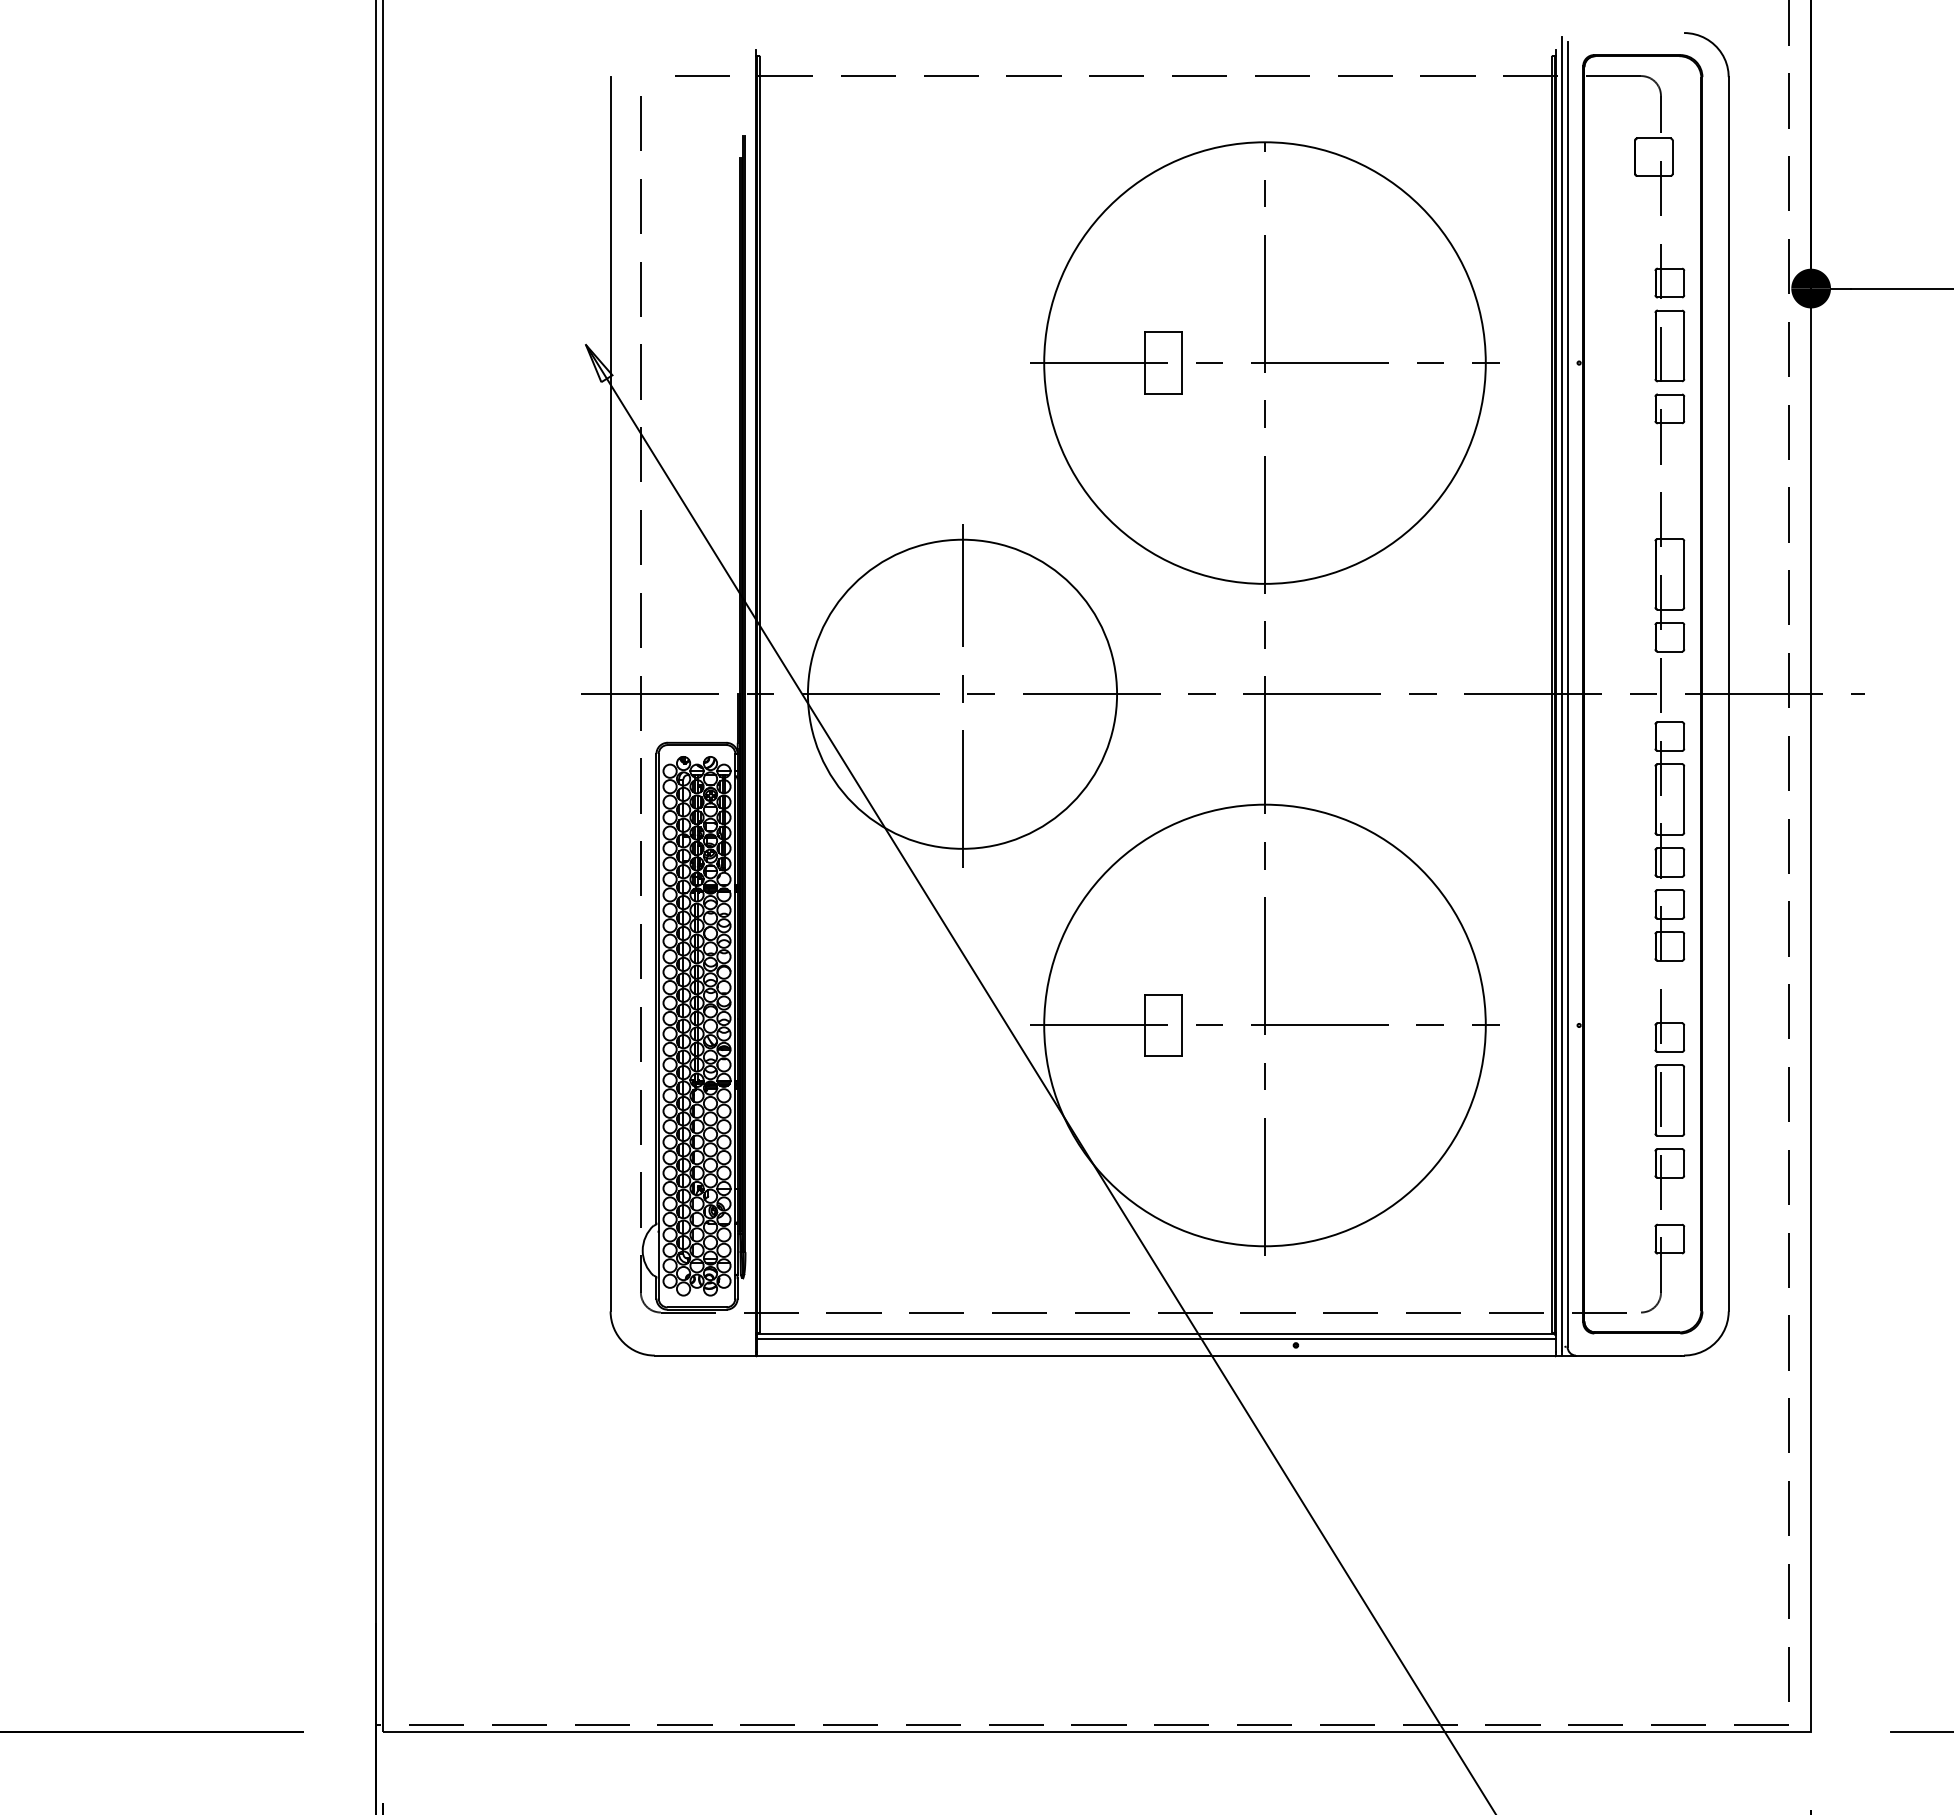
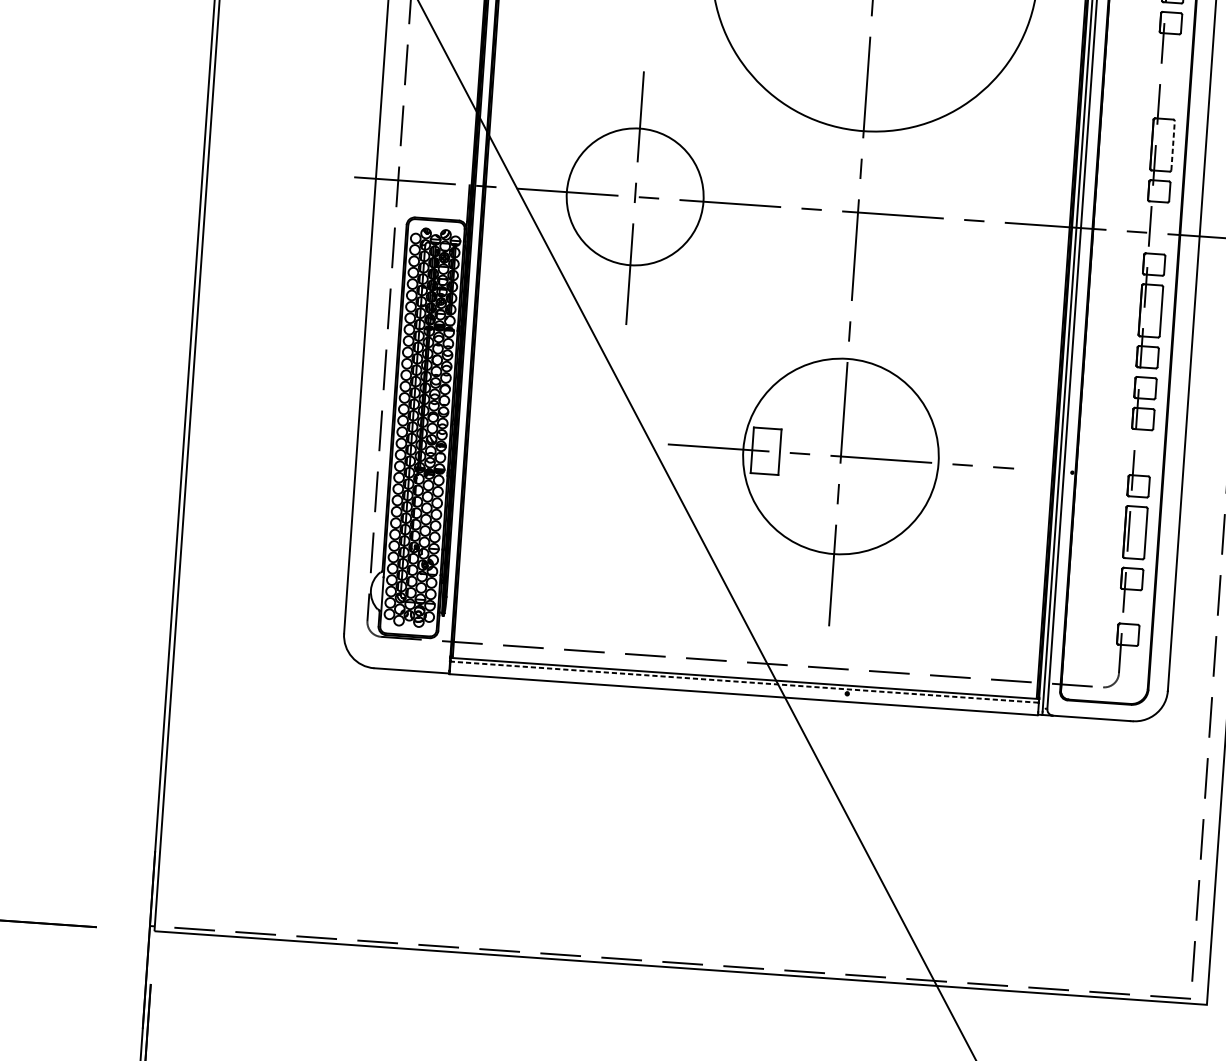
line: (1684, 573) -> (1173, 145), solid -> dashed
circle: (962, 693) -> (635, 196), size x0.6
circle: (1264, 1025) -> (840, 456), size x0.6
line: (1155, 1339) -> (744, 682), solid -> dashed

